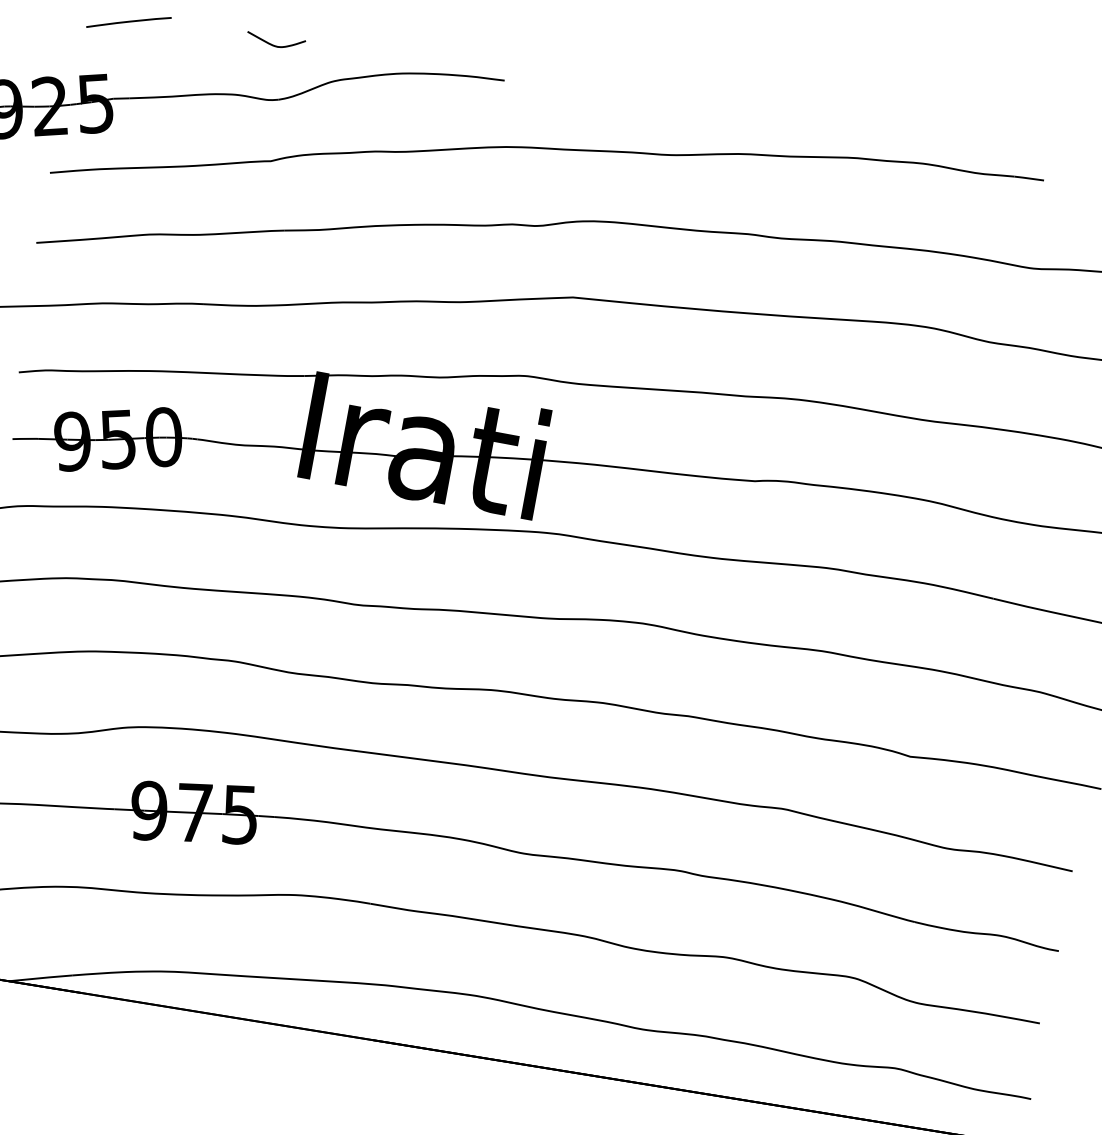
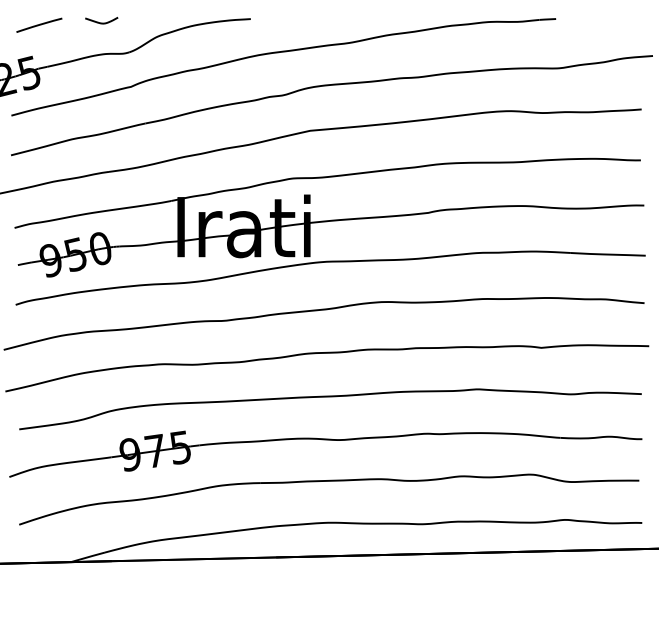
curve: (274, 44) -> (101, 22), moved

